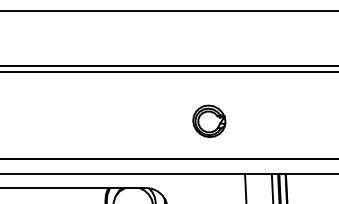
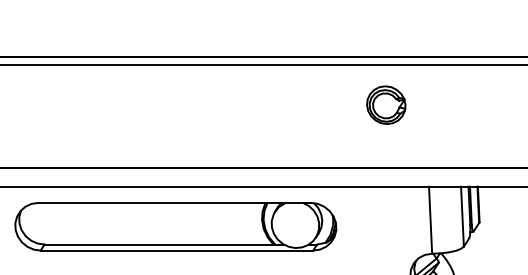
part: (209, 120) -> (386, 104), moved

